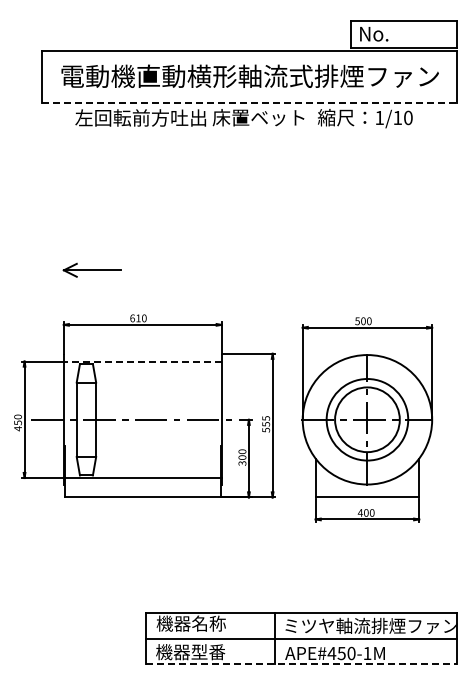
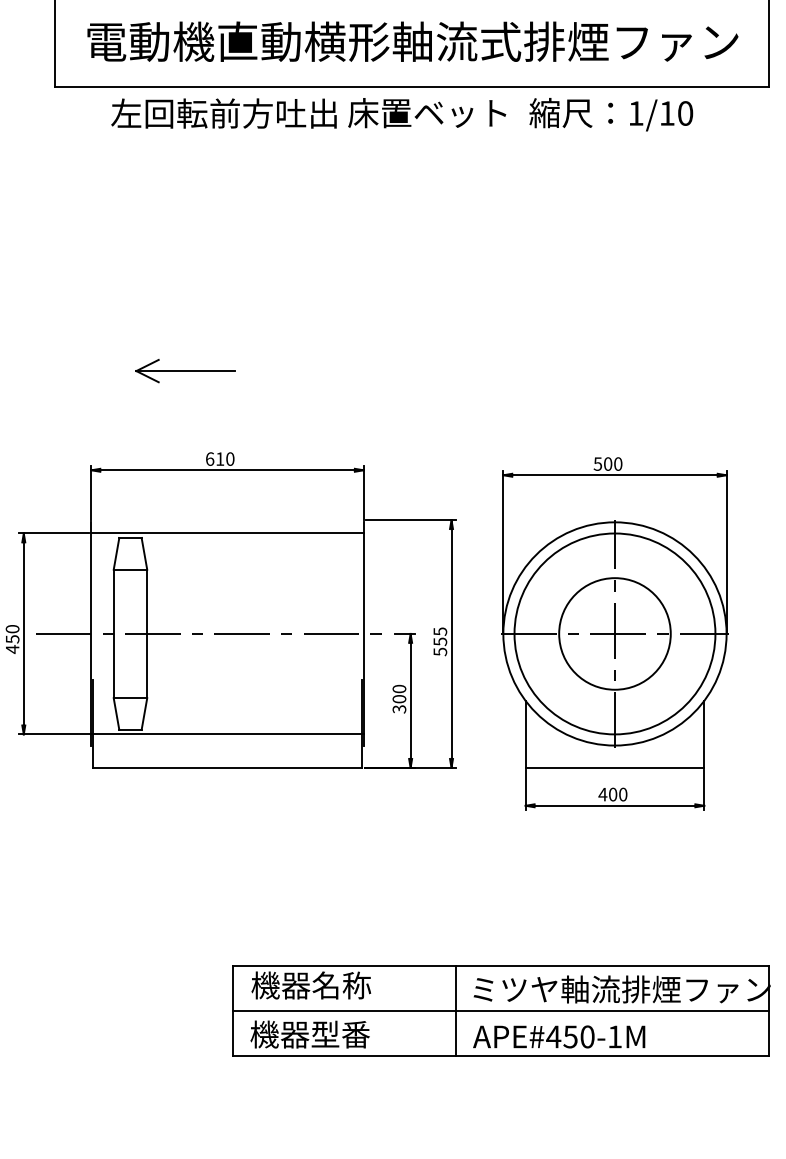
line: (250, 102) -> (413, 86), dashed -> solid
part: (91, 269) -> (184, 369), moved
line: (142, 361) -> (227, 533), dashed -> solid
circle: (367, 419) -> (615, 633), size x1.43
line: (301, 664) -> (501, 1055), dashed -> solid

